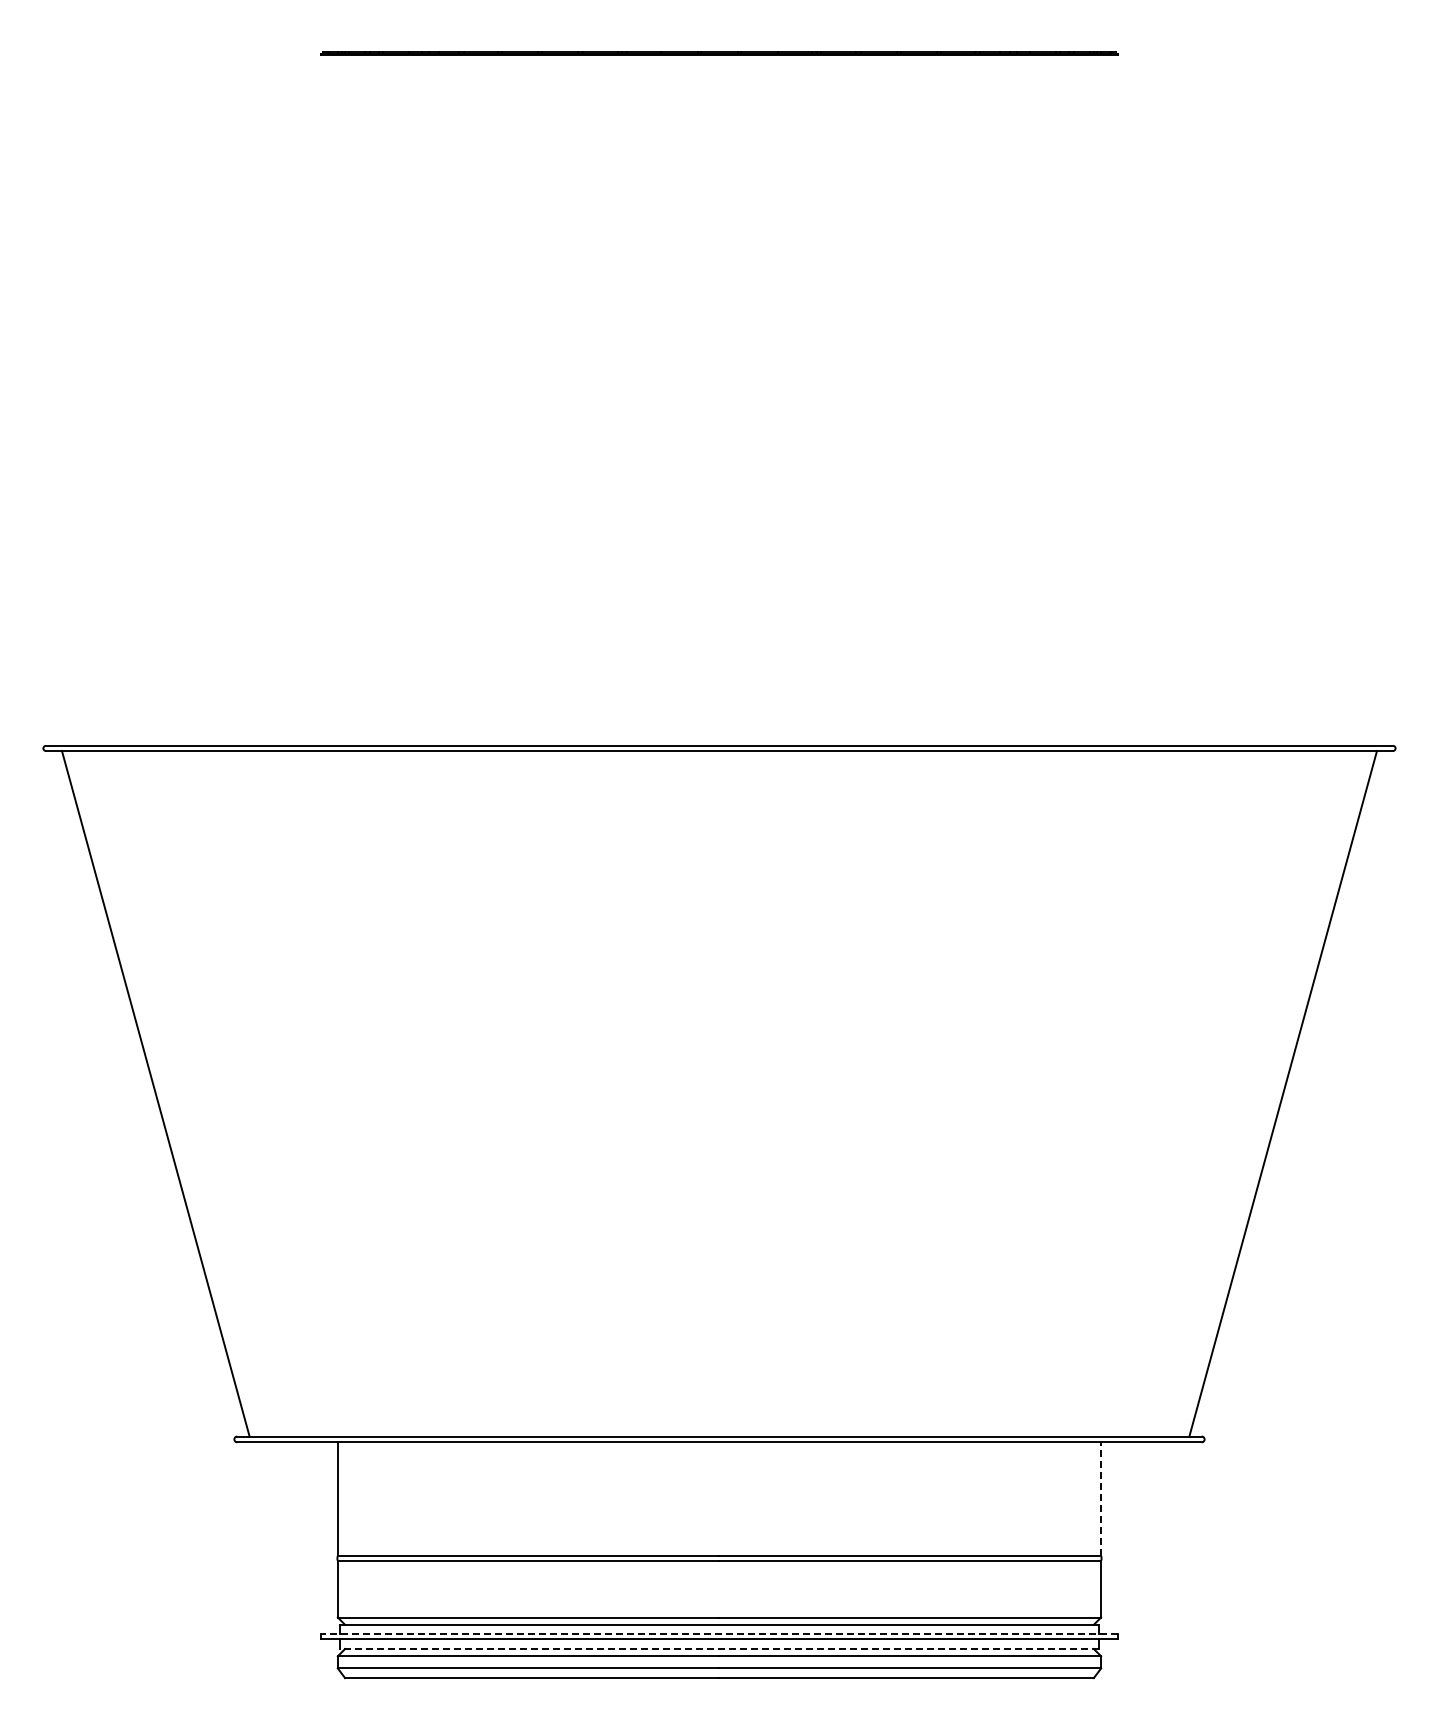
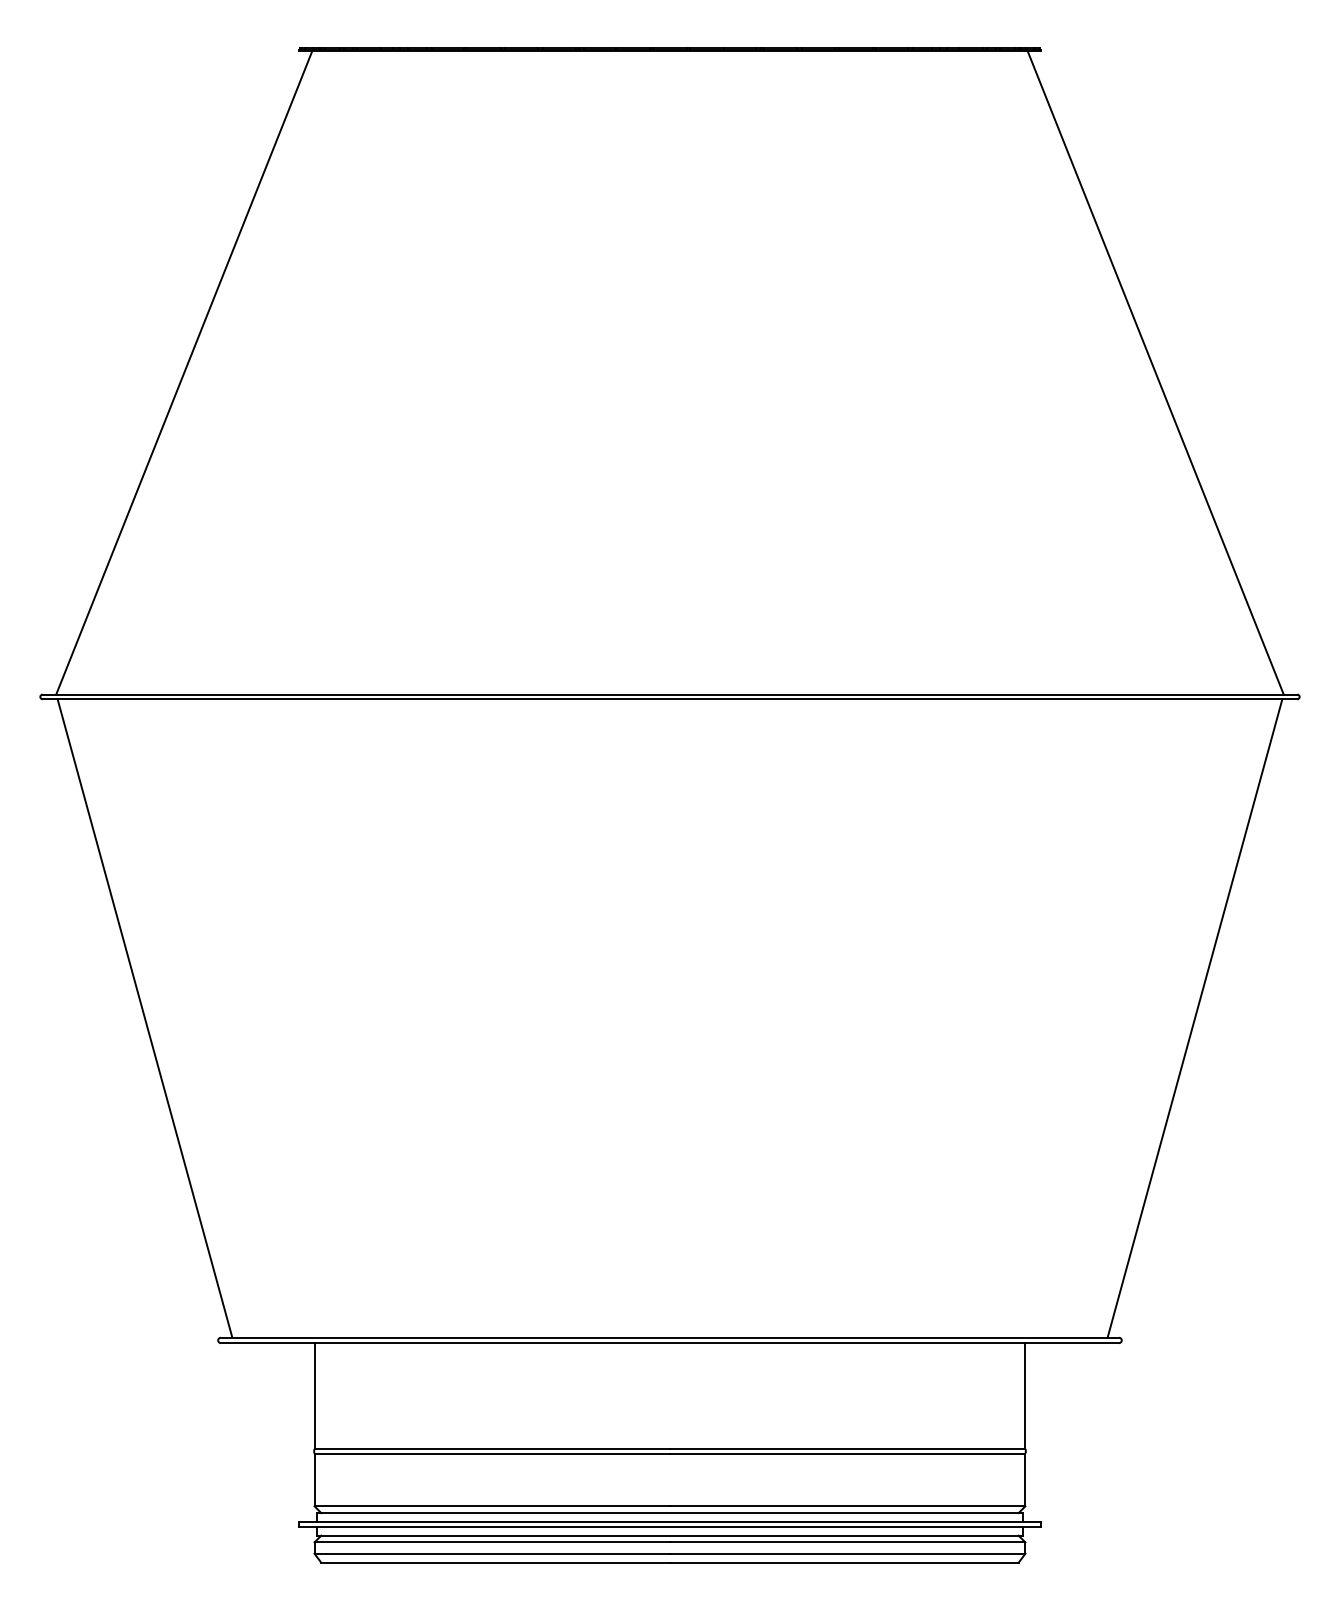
line: (197, 400) -> (183, 372), added
line: (1240, 400) -> (1155, 372), added
line: (1101, 1499) -> (1025, 1396), dashed -> solid
line: (719, 1634) -> (670, 1522), dashed -> solid
line: (718, 1649) -> (669, 1536), dashed -> solid

